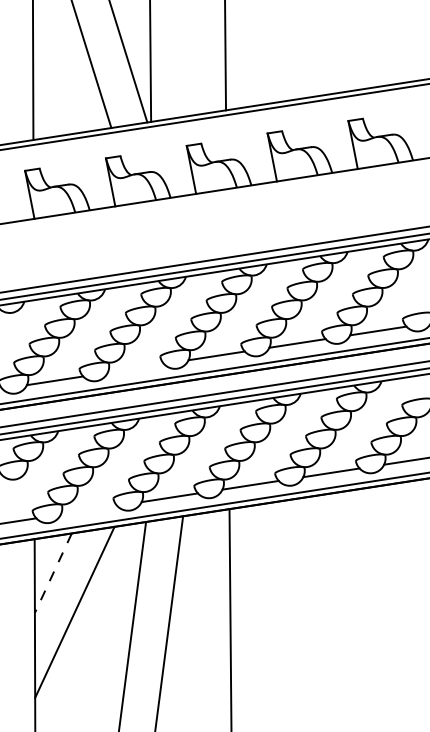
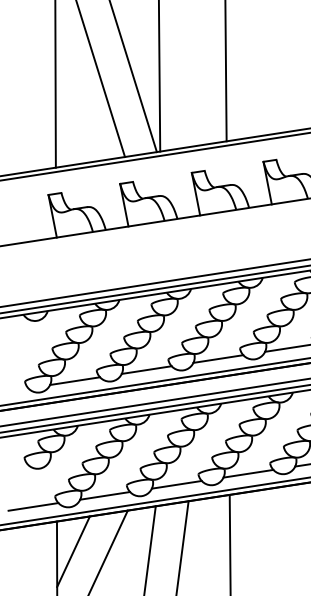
line: (135, 368) -> (146, 370), added
line: (88, 509) -> (104, 495), added
line: (53, 573) -> (73, 551), dashed -> solid

